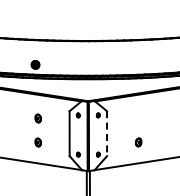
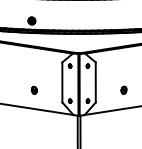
part: (37, 118) -> (33, 68), removed
line: (107, 134) -> (96, 83), dashed -> solid

